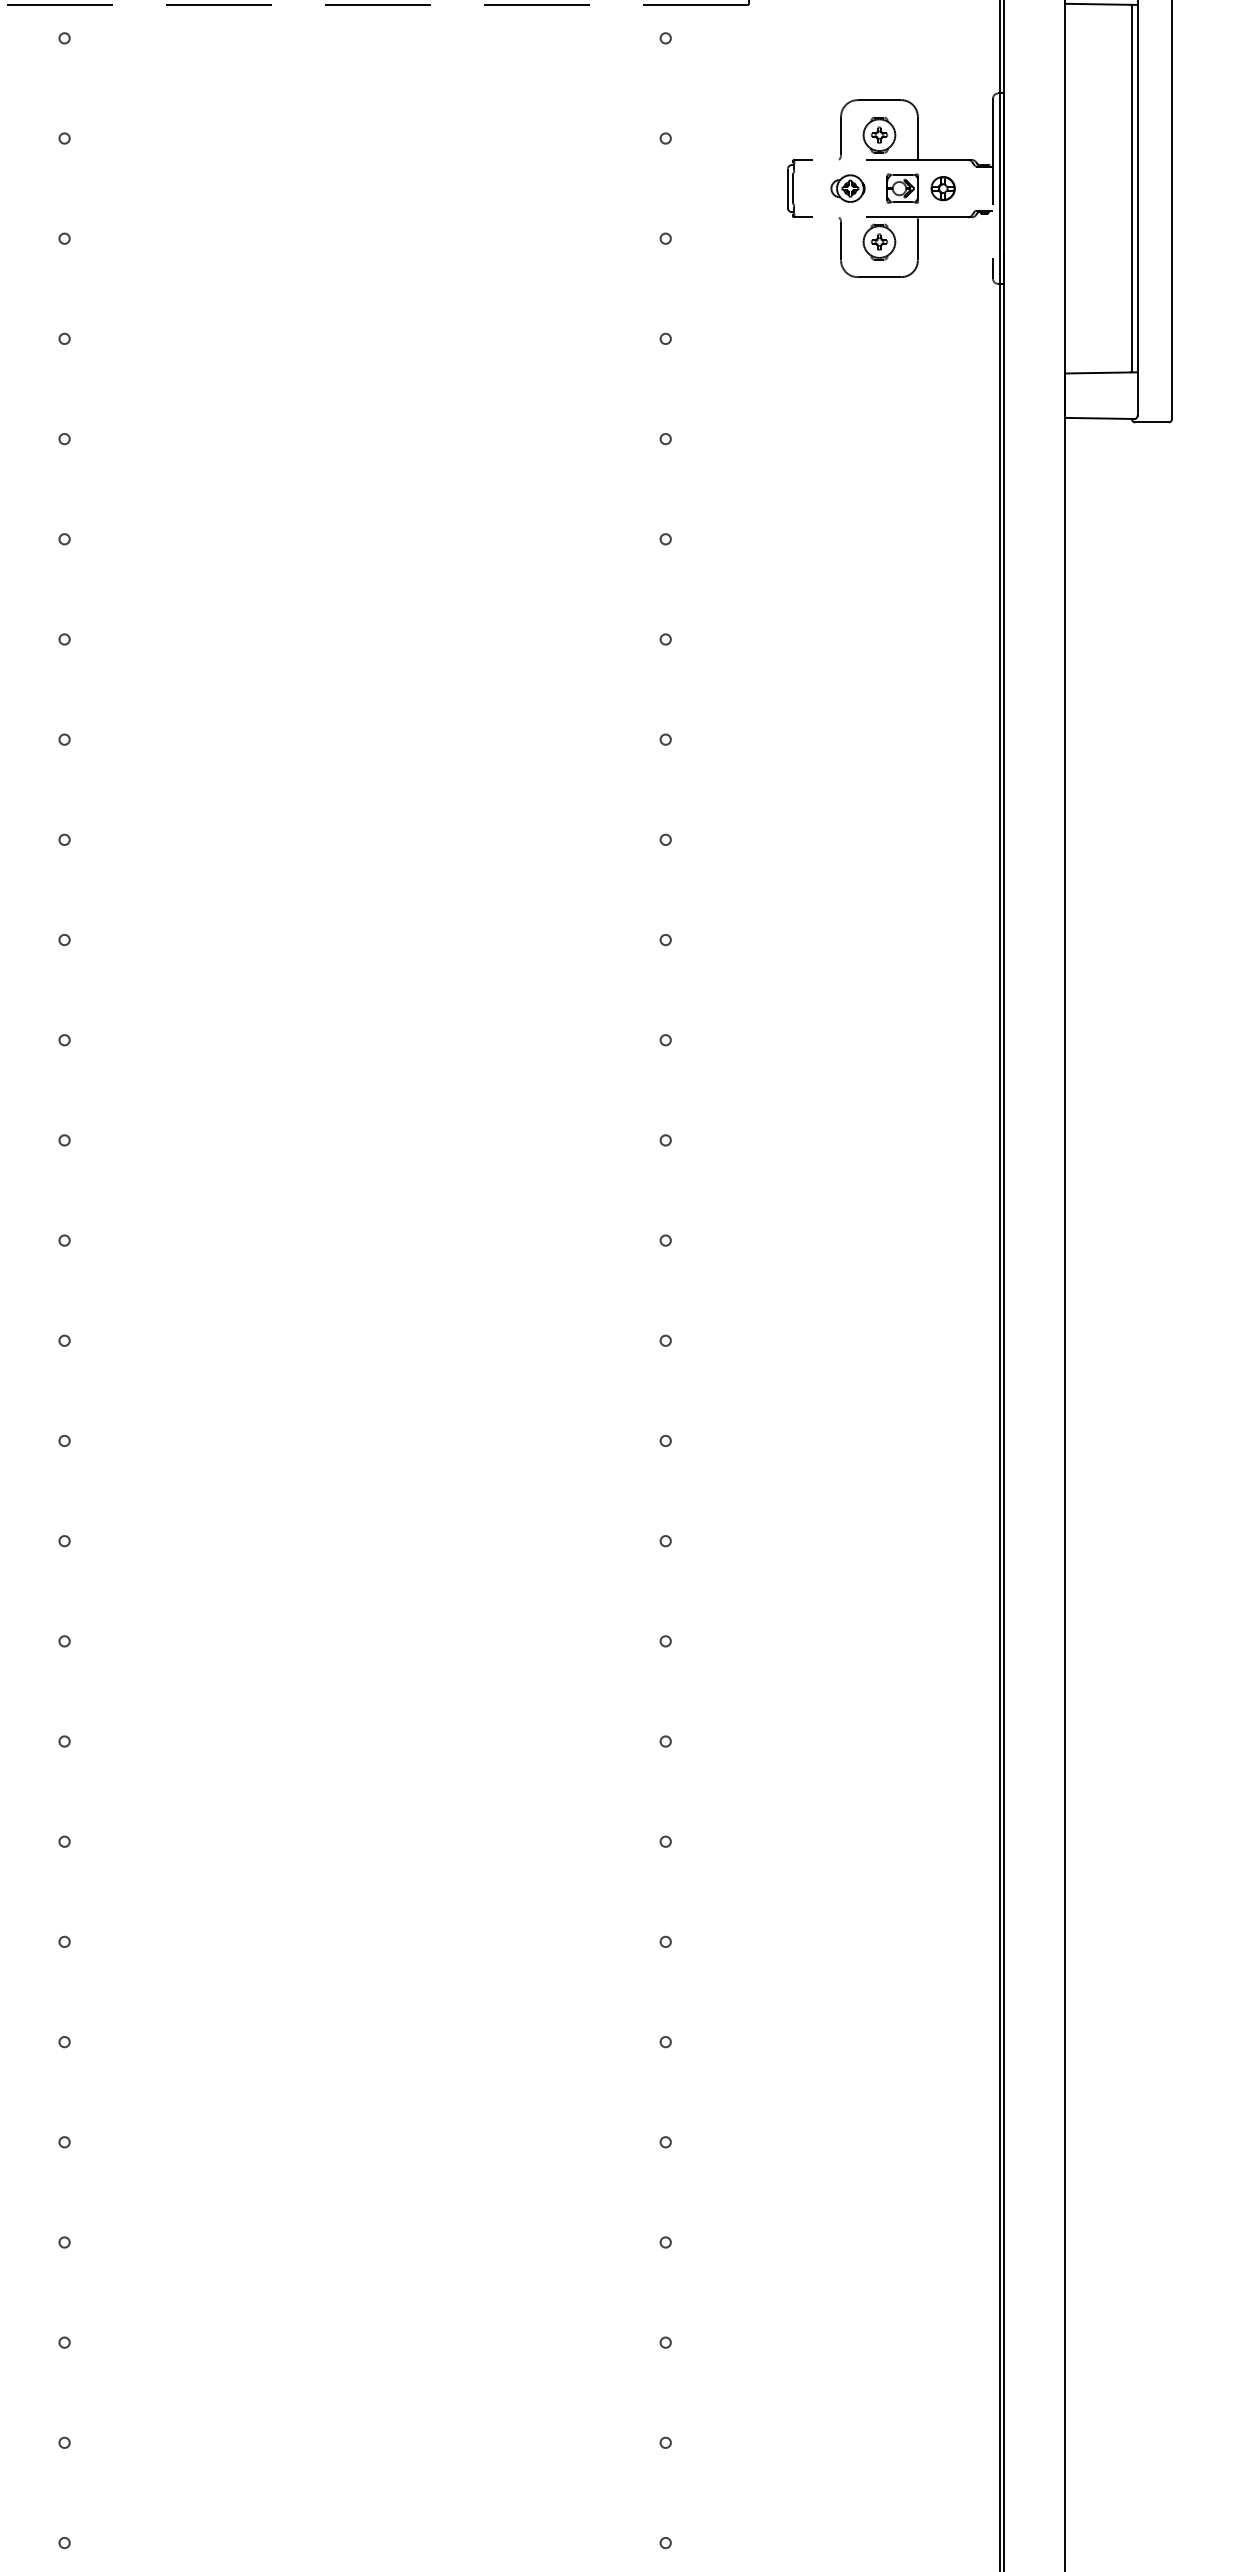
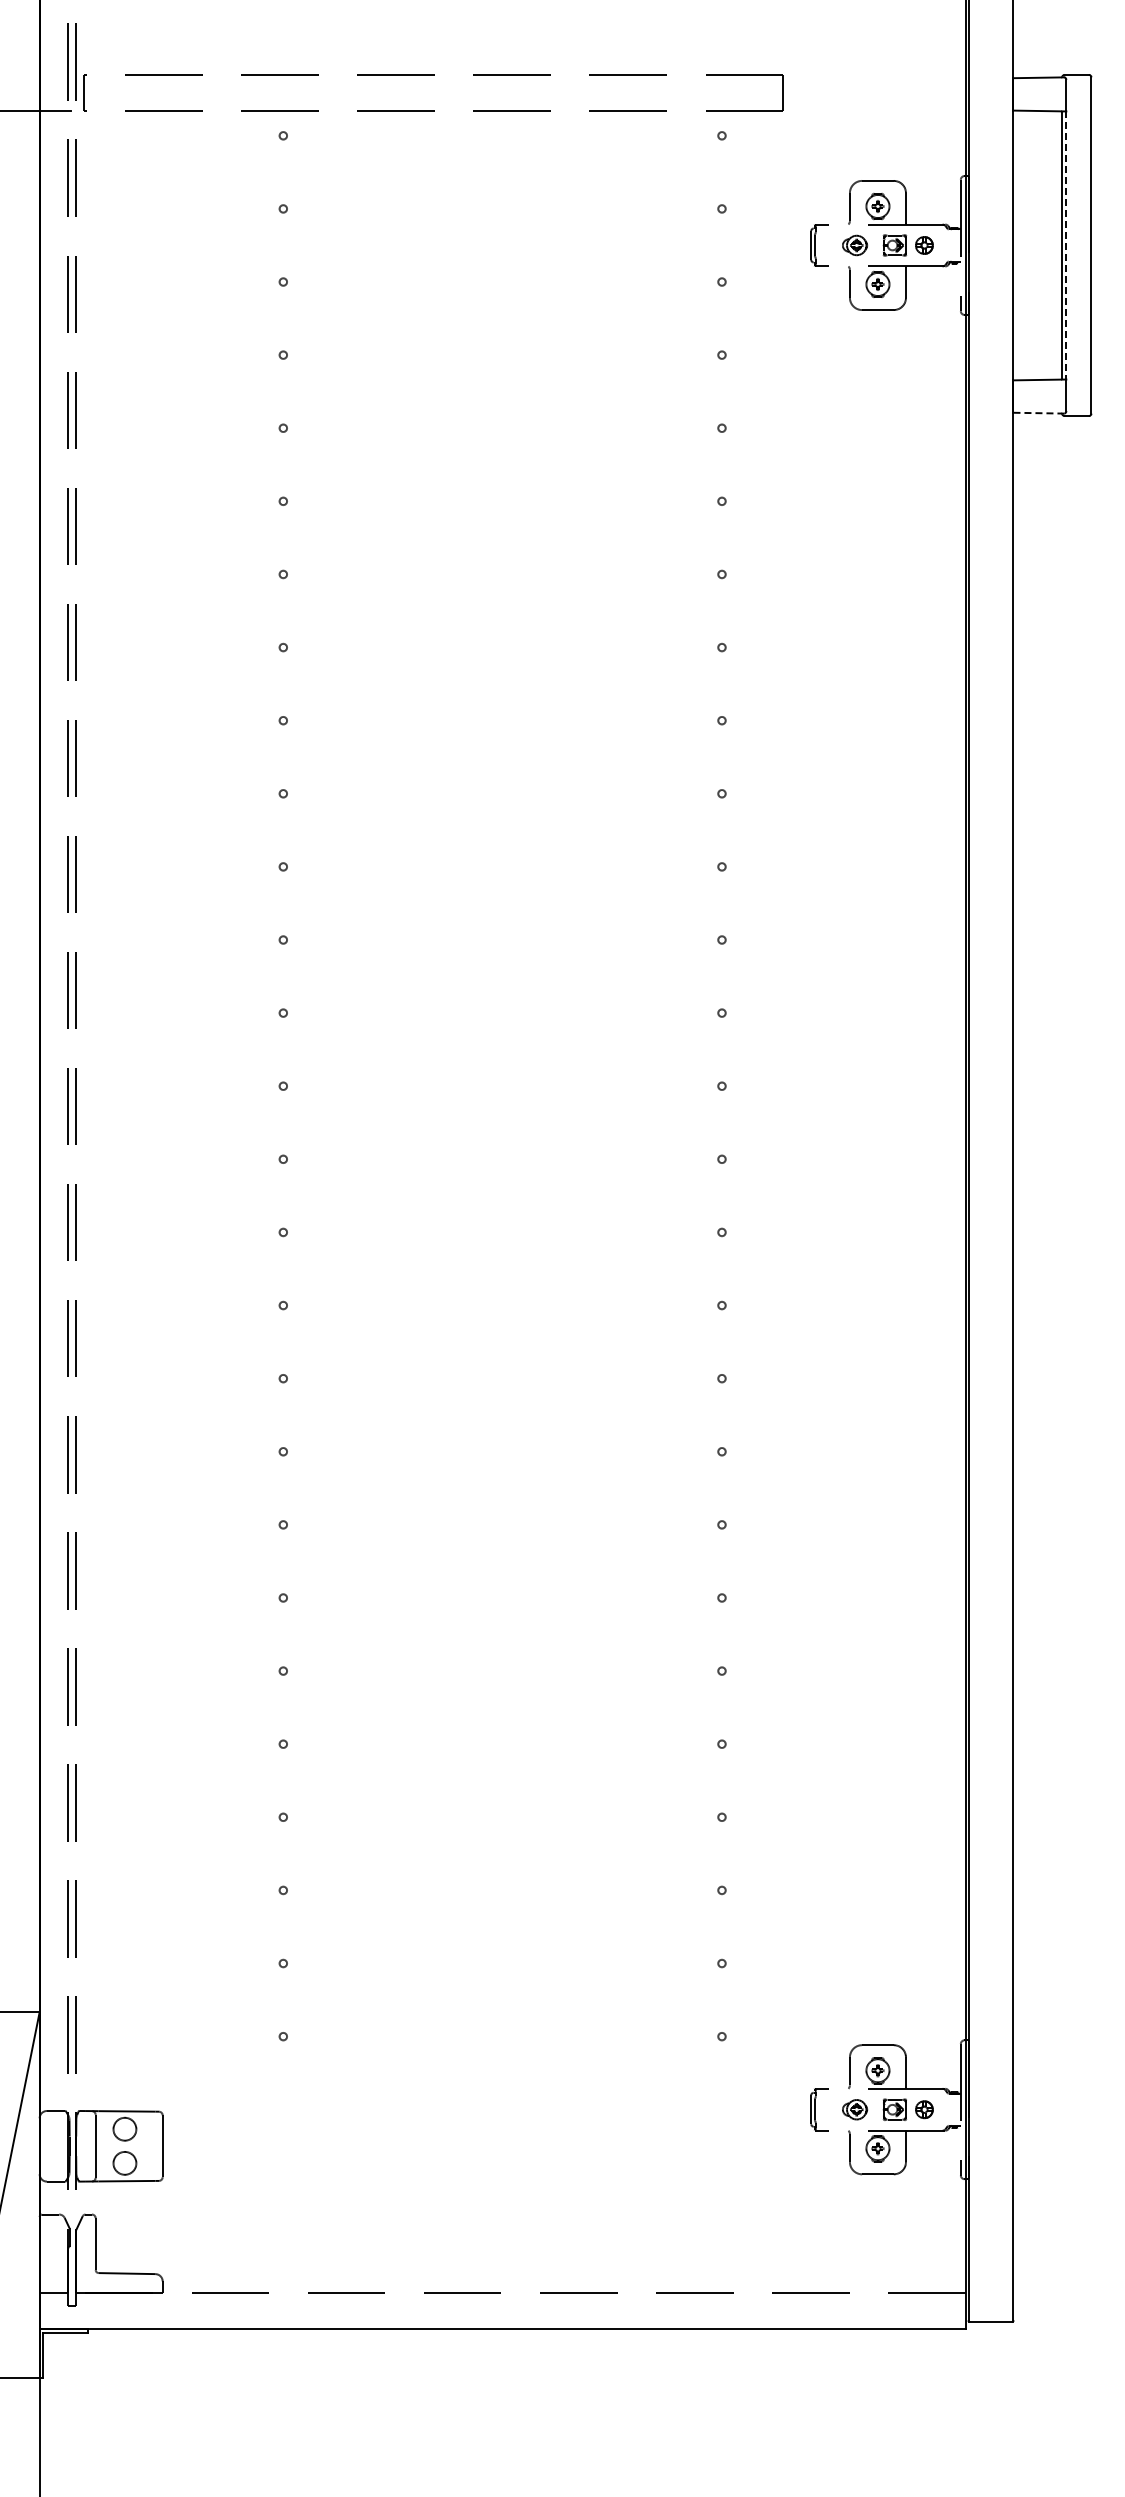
line: (1137, 188) -> (1066, 245), solid -> dashed
line: (1100, 418) -> (1039, 413), solid -> dashed

